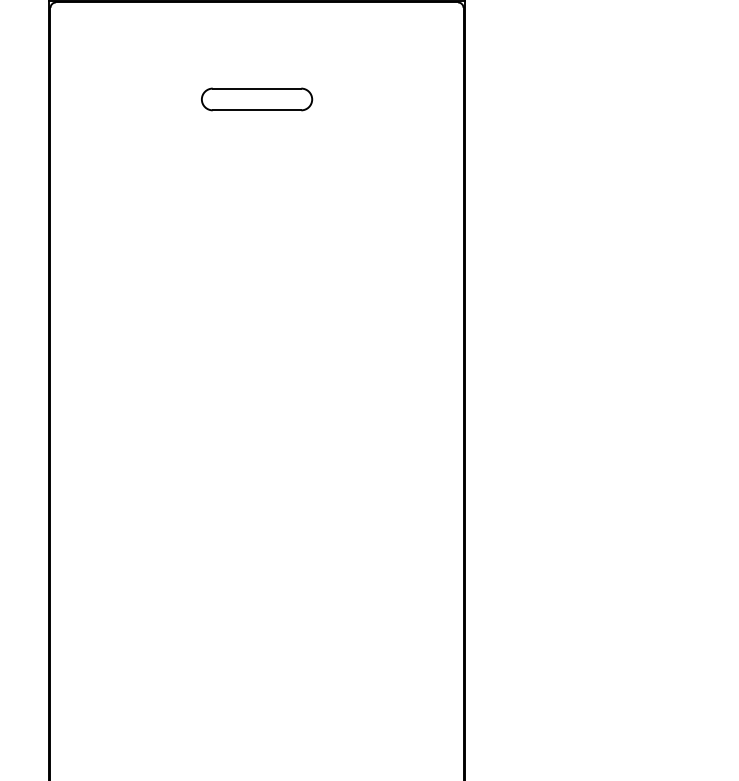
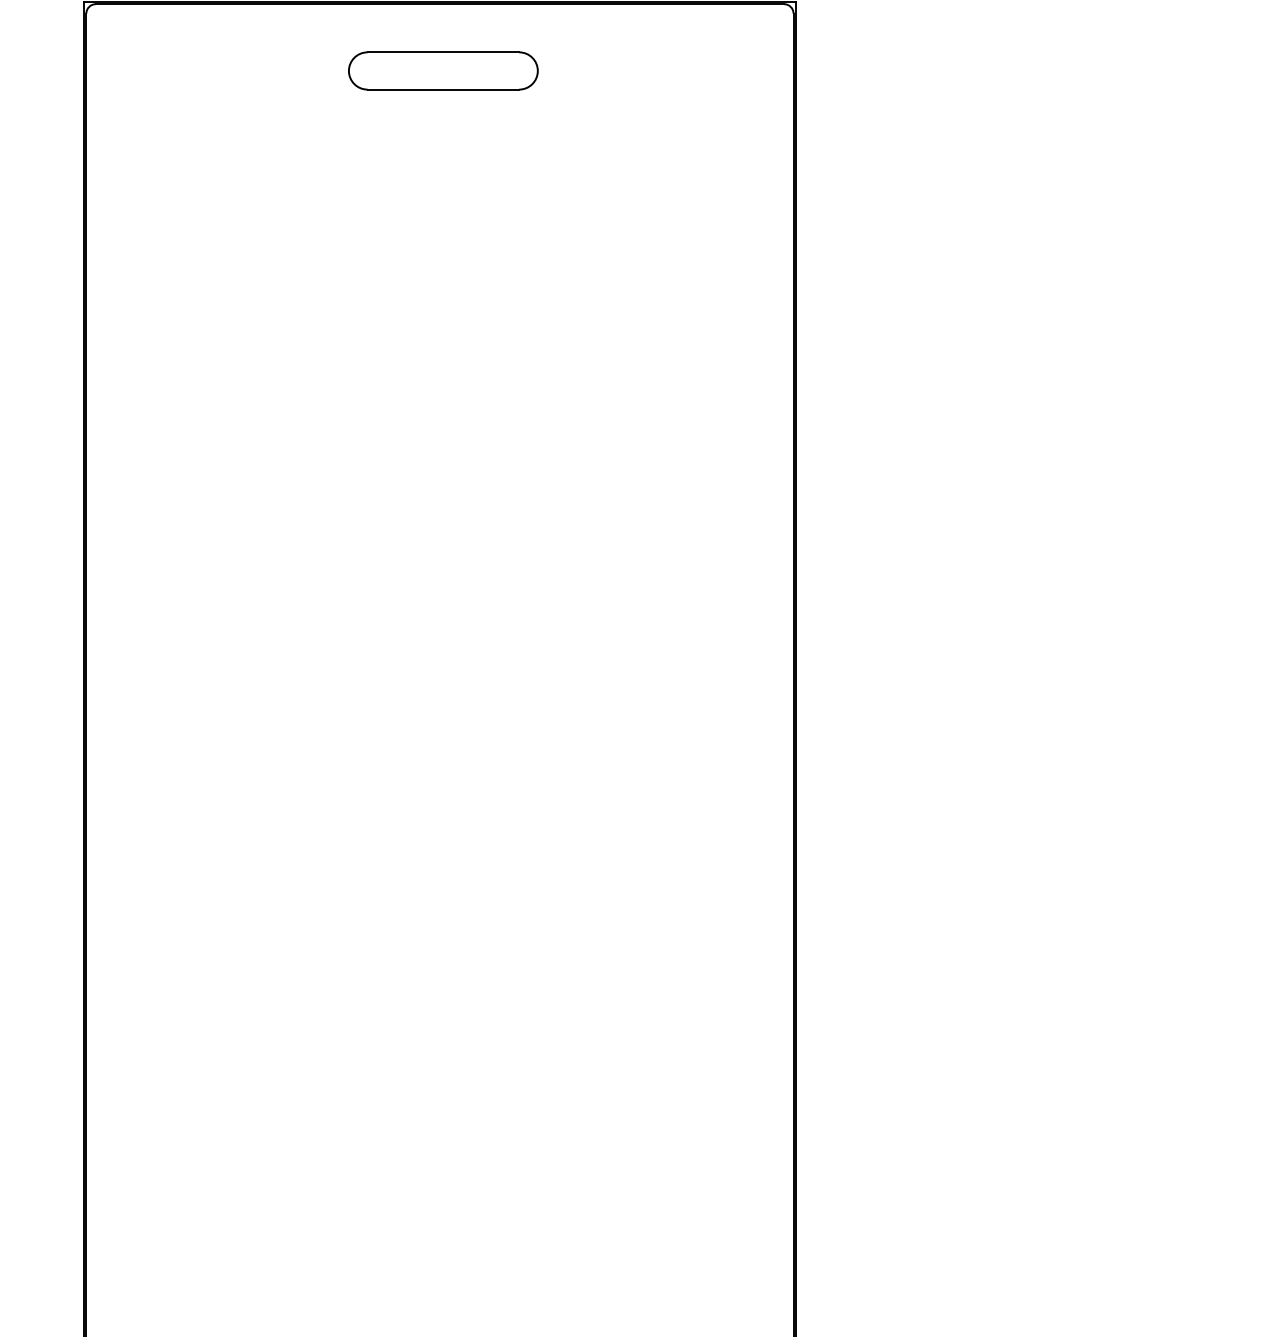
part: (257, 99) -> (444, 71), moved

